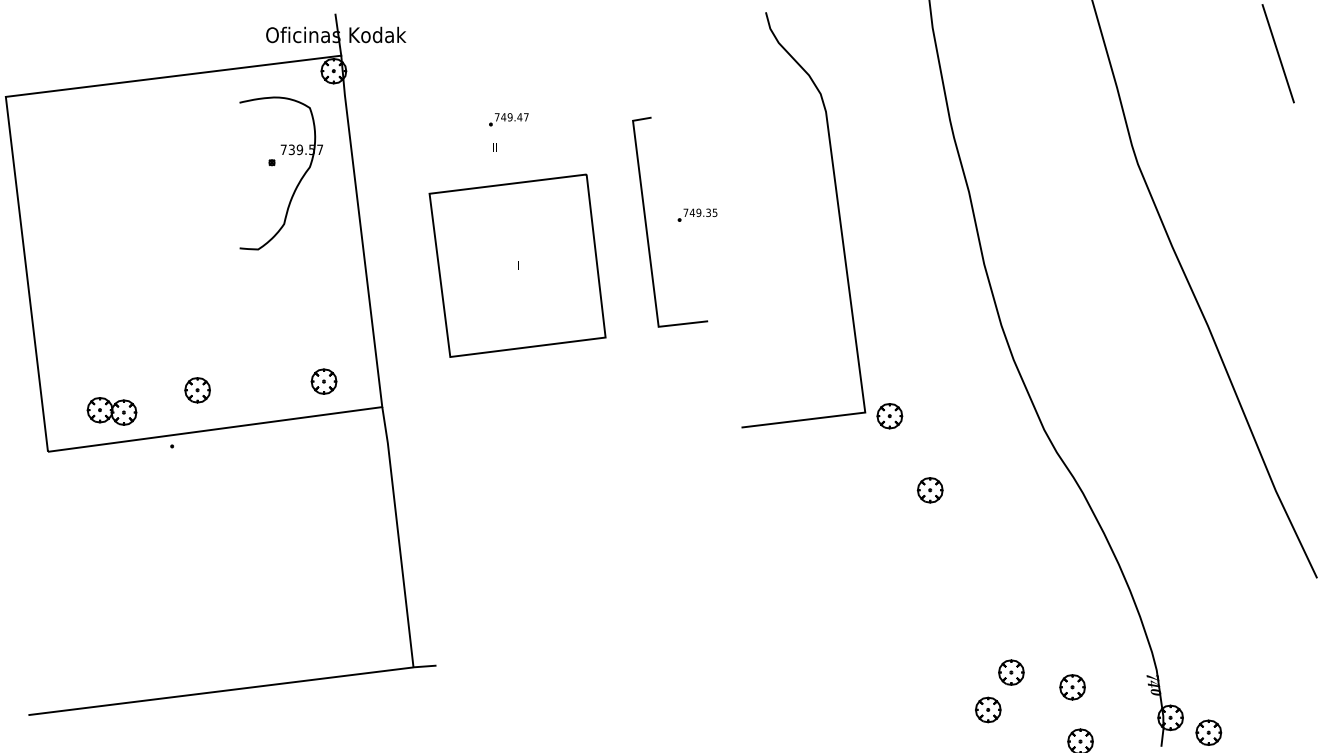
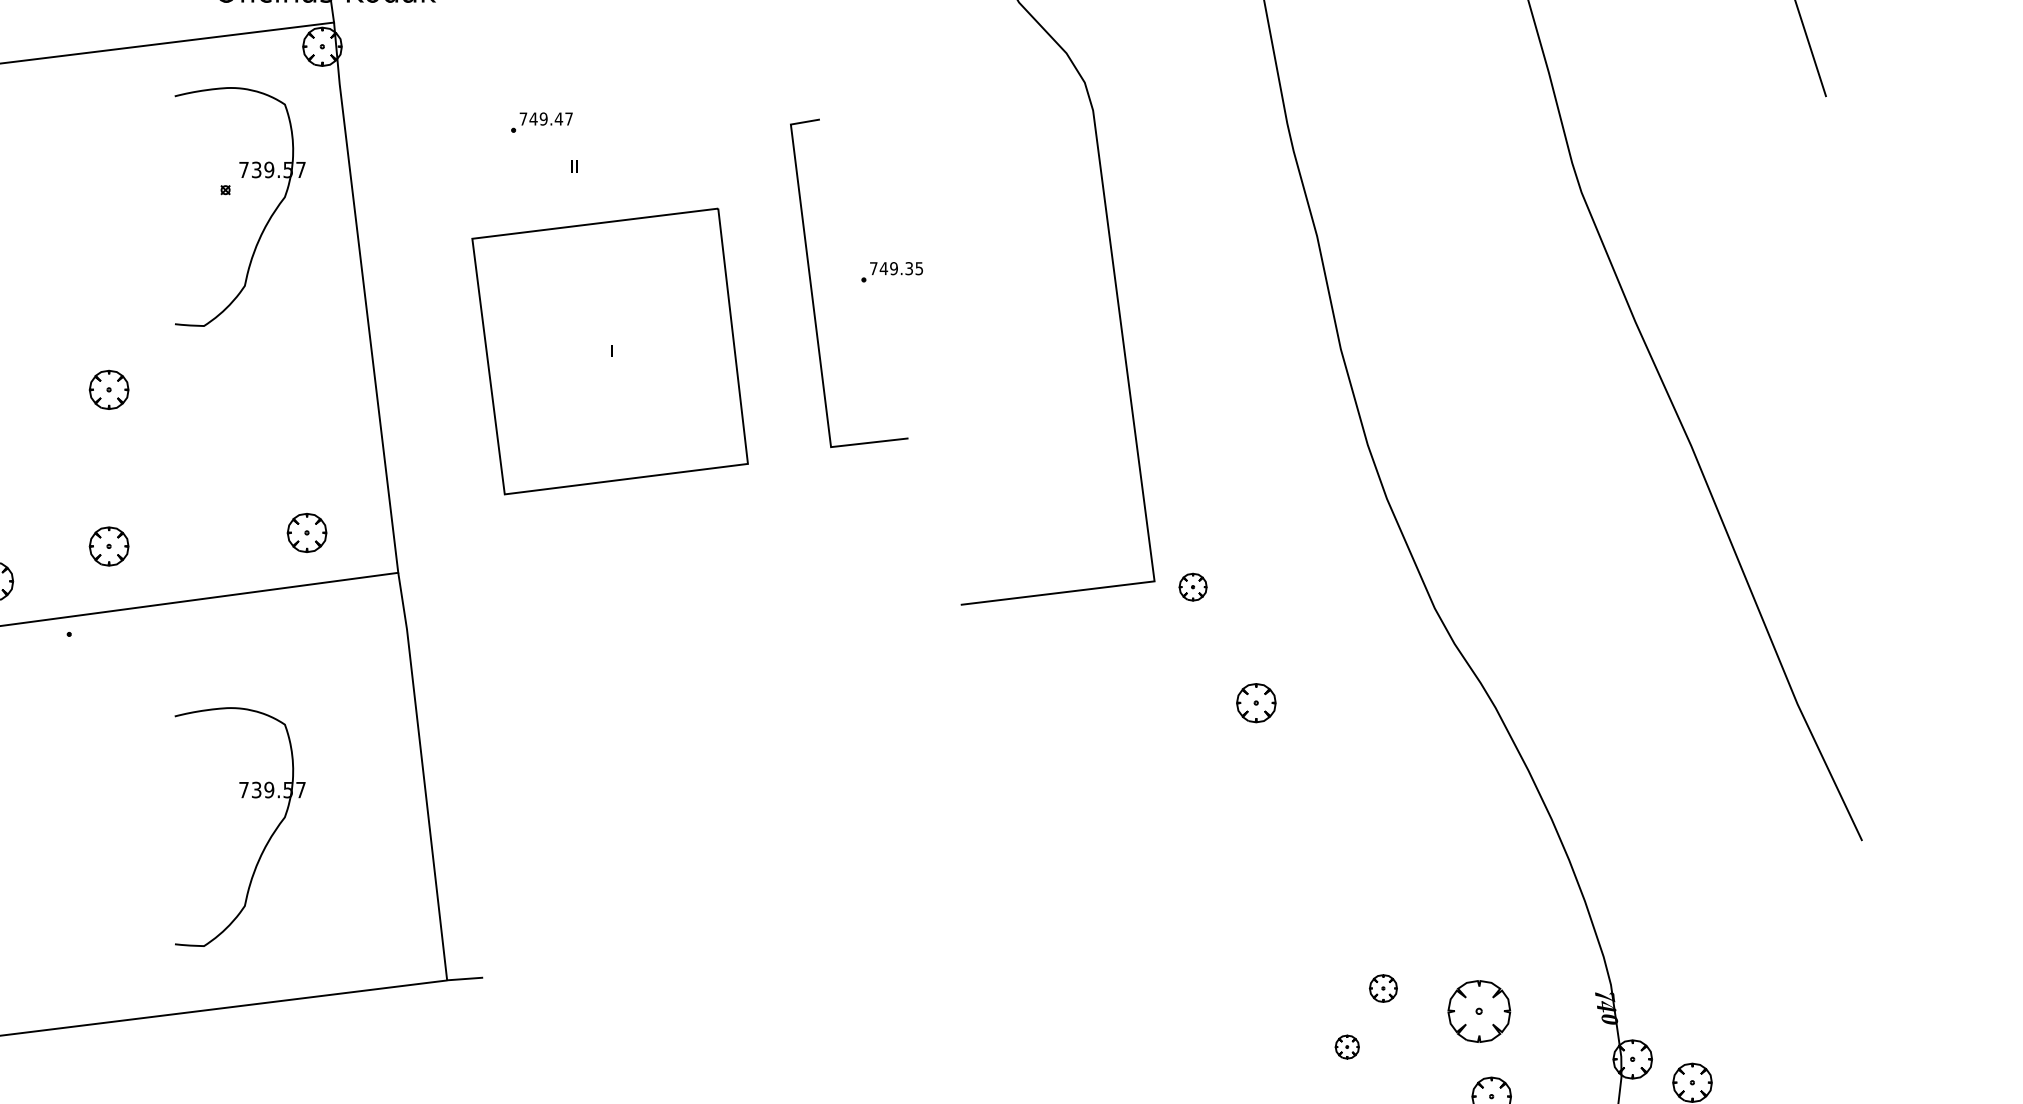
part: (508, 119) -> (541, 122), moved
part: (197, 290) -> (108, 390), added
part: (889, 416) -> (1192, 587), size x0.7
part: (282, 550) -> (242, 797), added
part: (1011, 672) -> (1383, 988), size x0.7
part: (1072, 687) -> (1479, 1011), size x1.6
part: (988, 709) -> (1347, 1046), size x0.6

